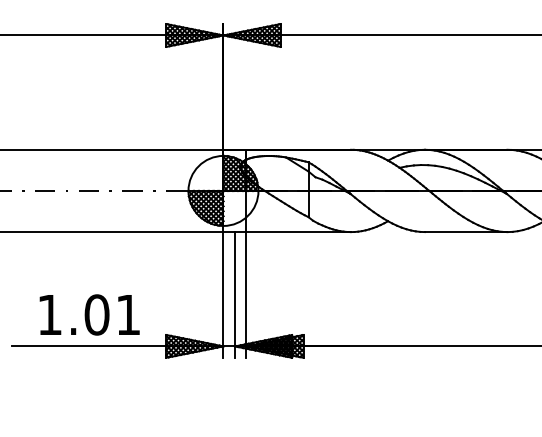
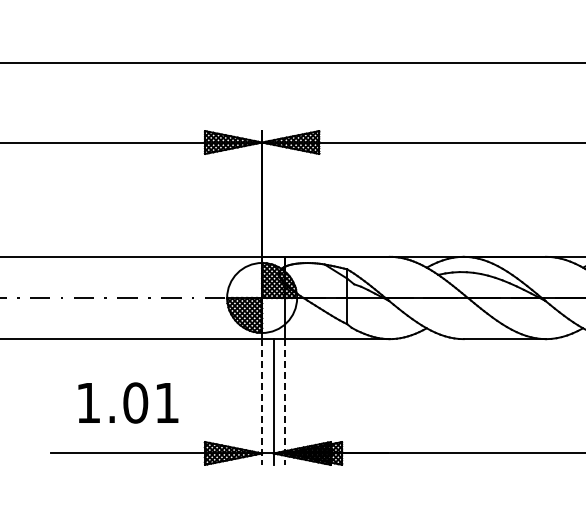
line: (223, 295) -> (262, 402), solid -> dashed
line: (246, 295) -> (285, 402), solid -> dashed
text: (89, 314) -> (128, 402), moved

